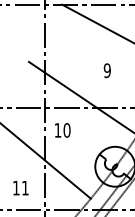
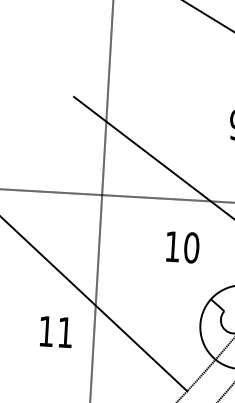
text: (62, 130) -> (182, 247), moved
text: (20, 188) -> (55, 332), moved

